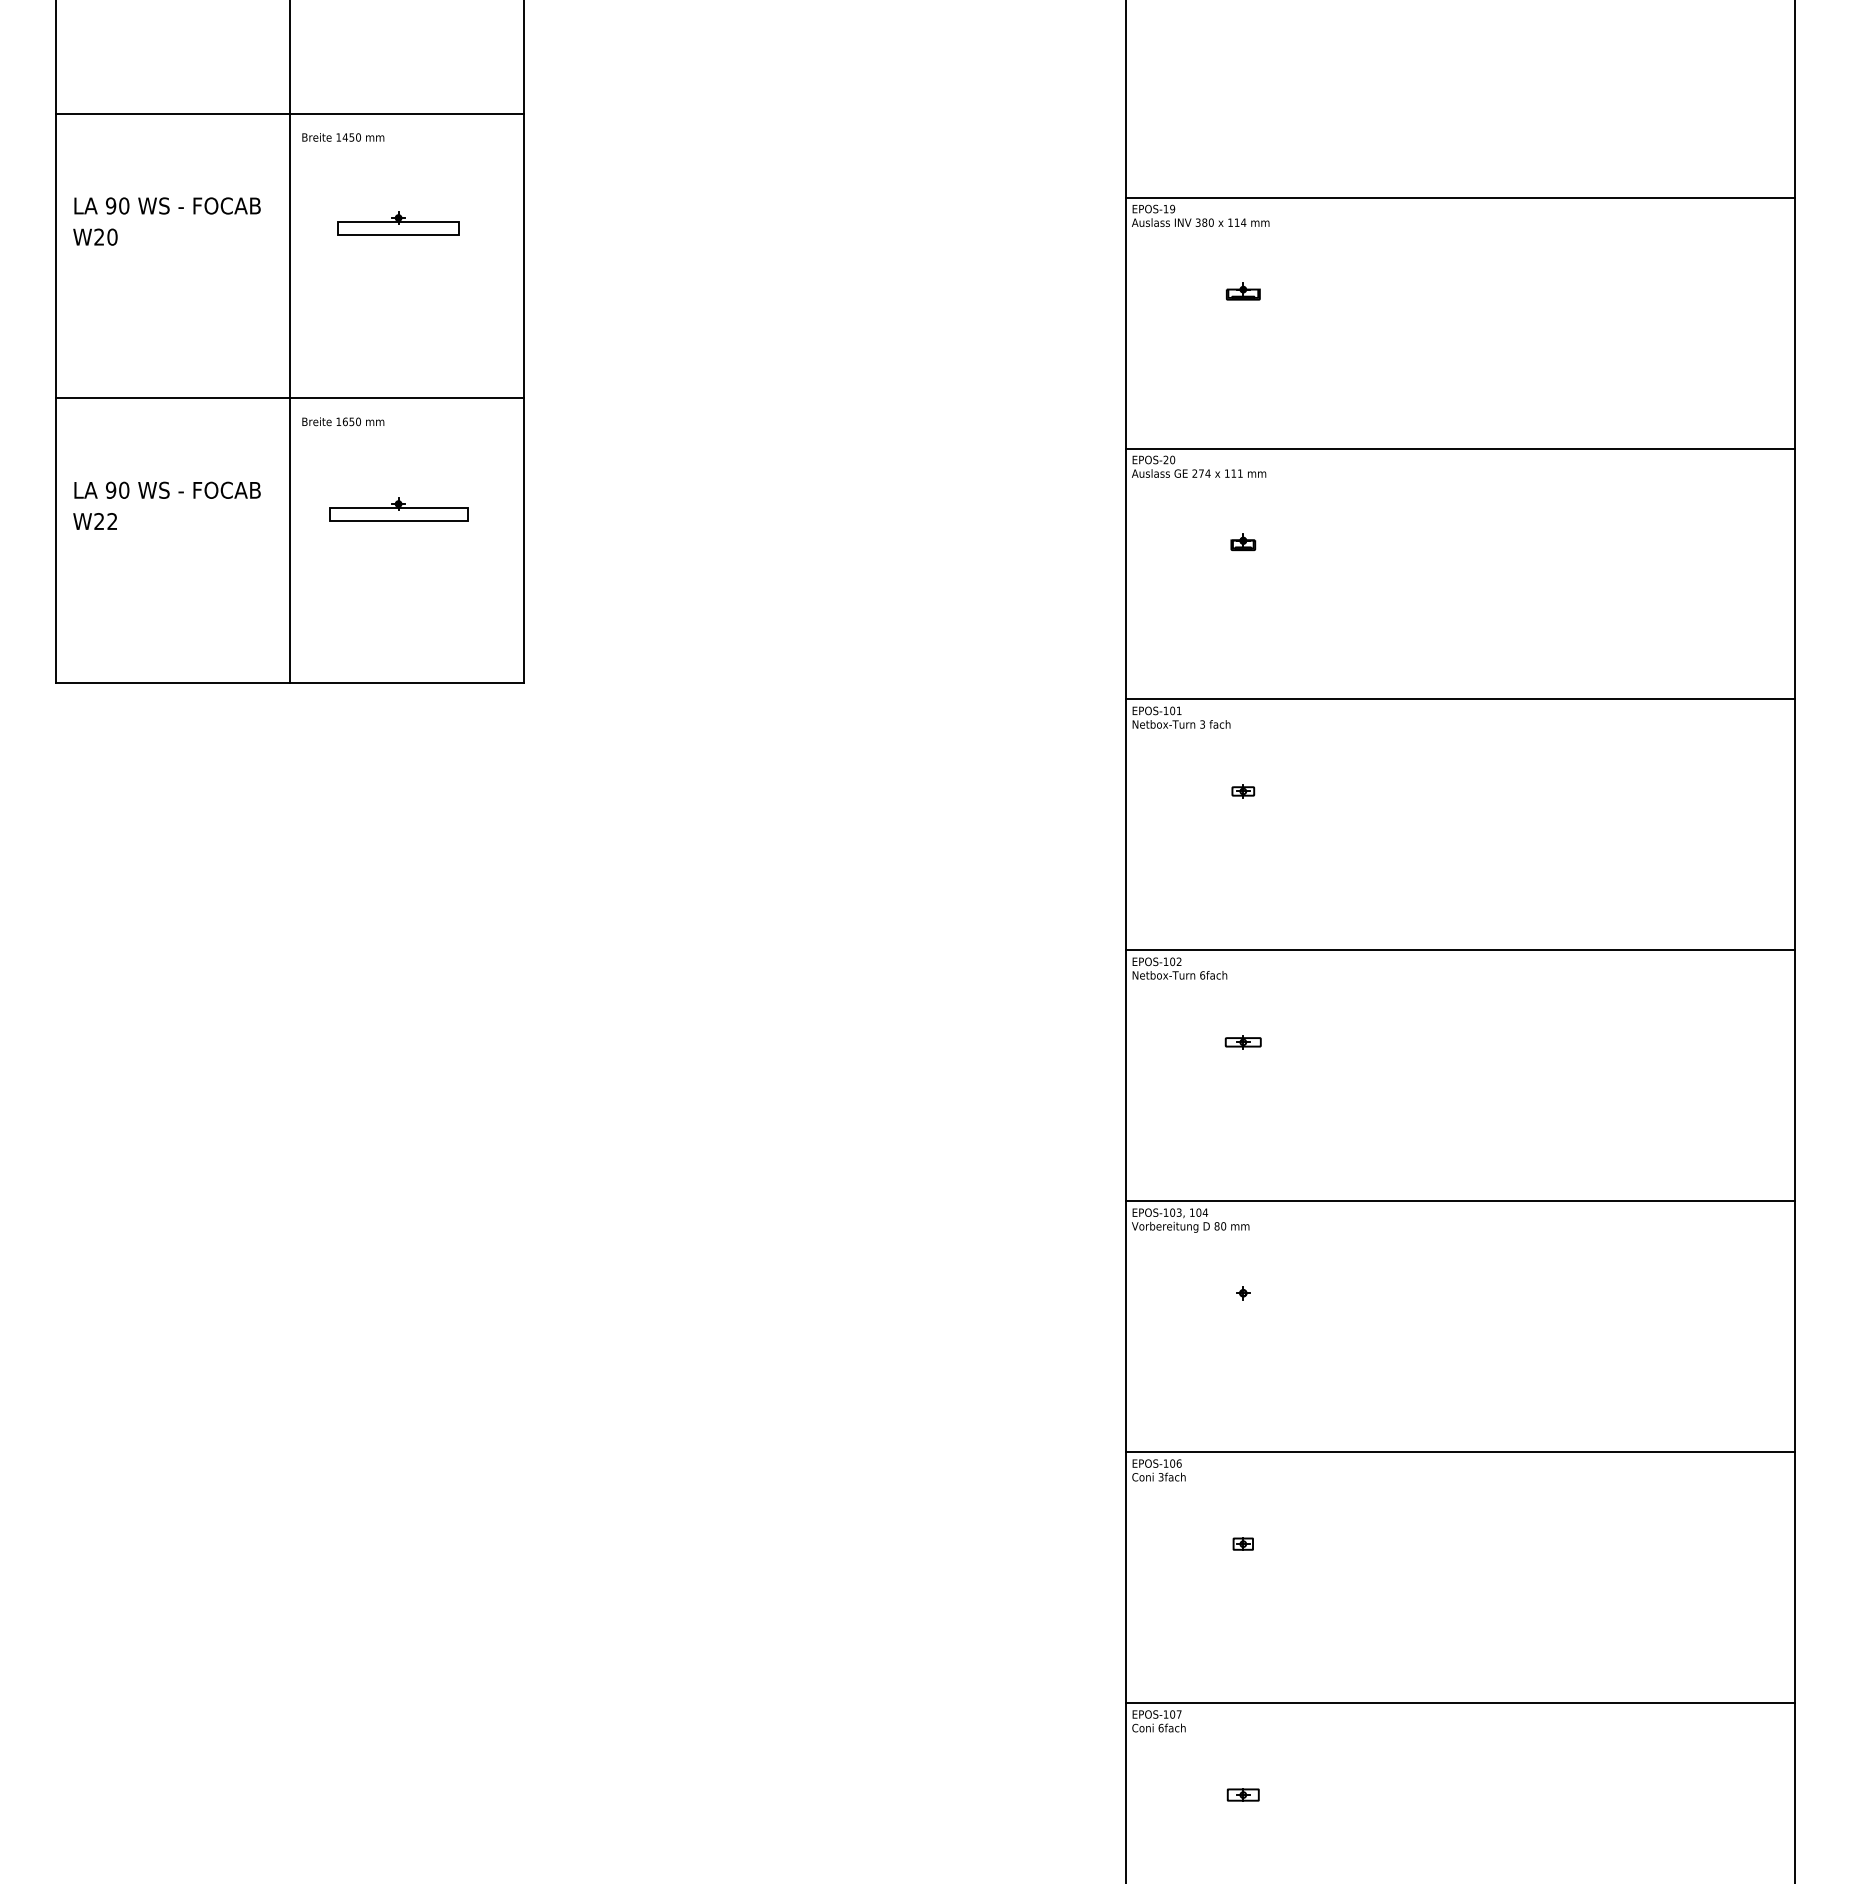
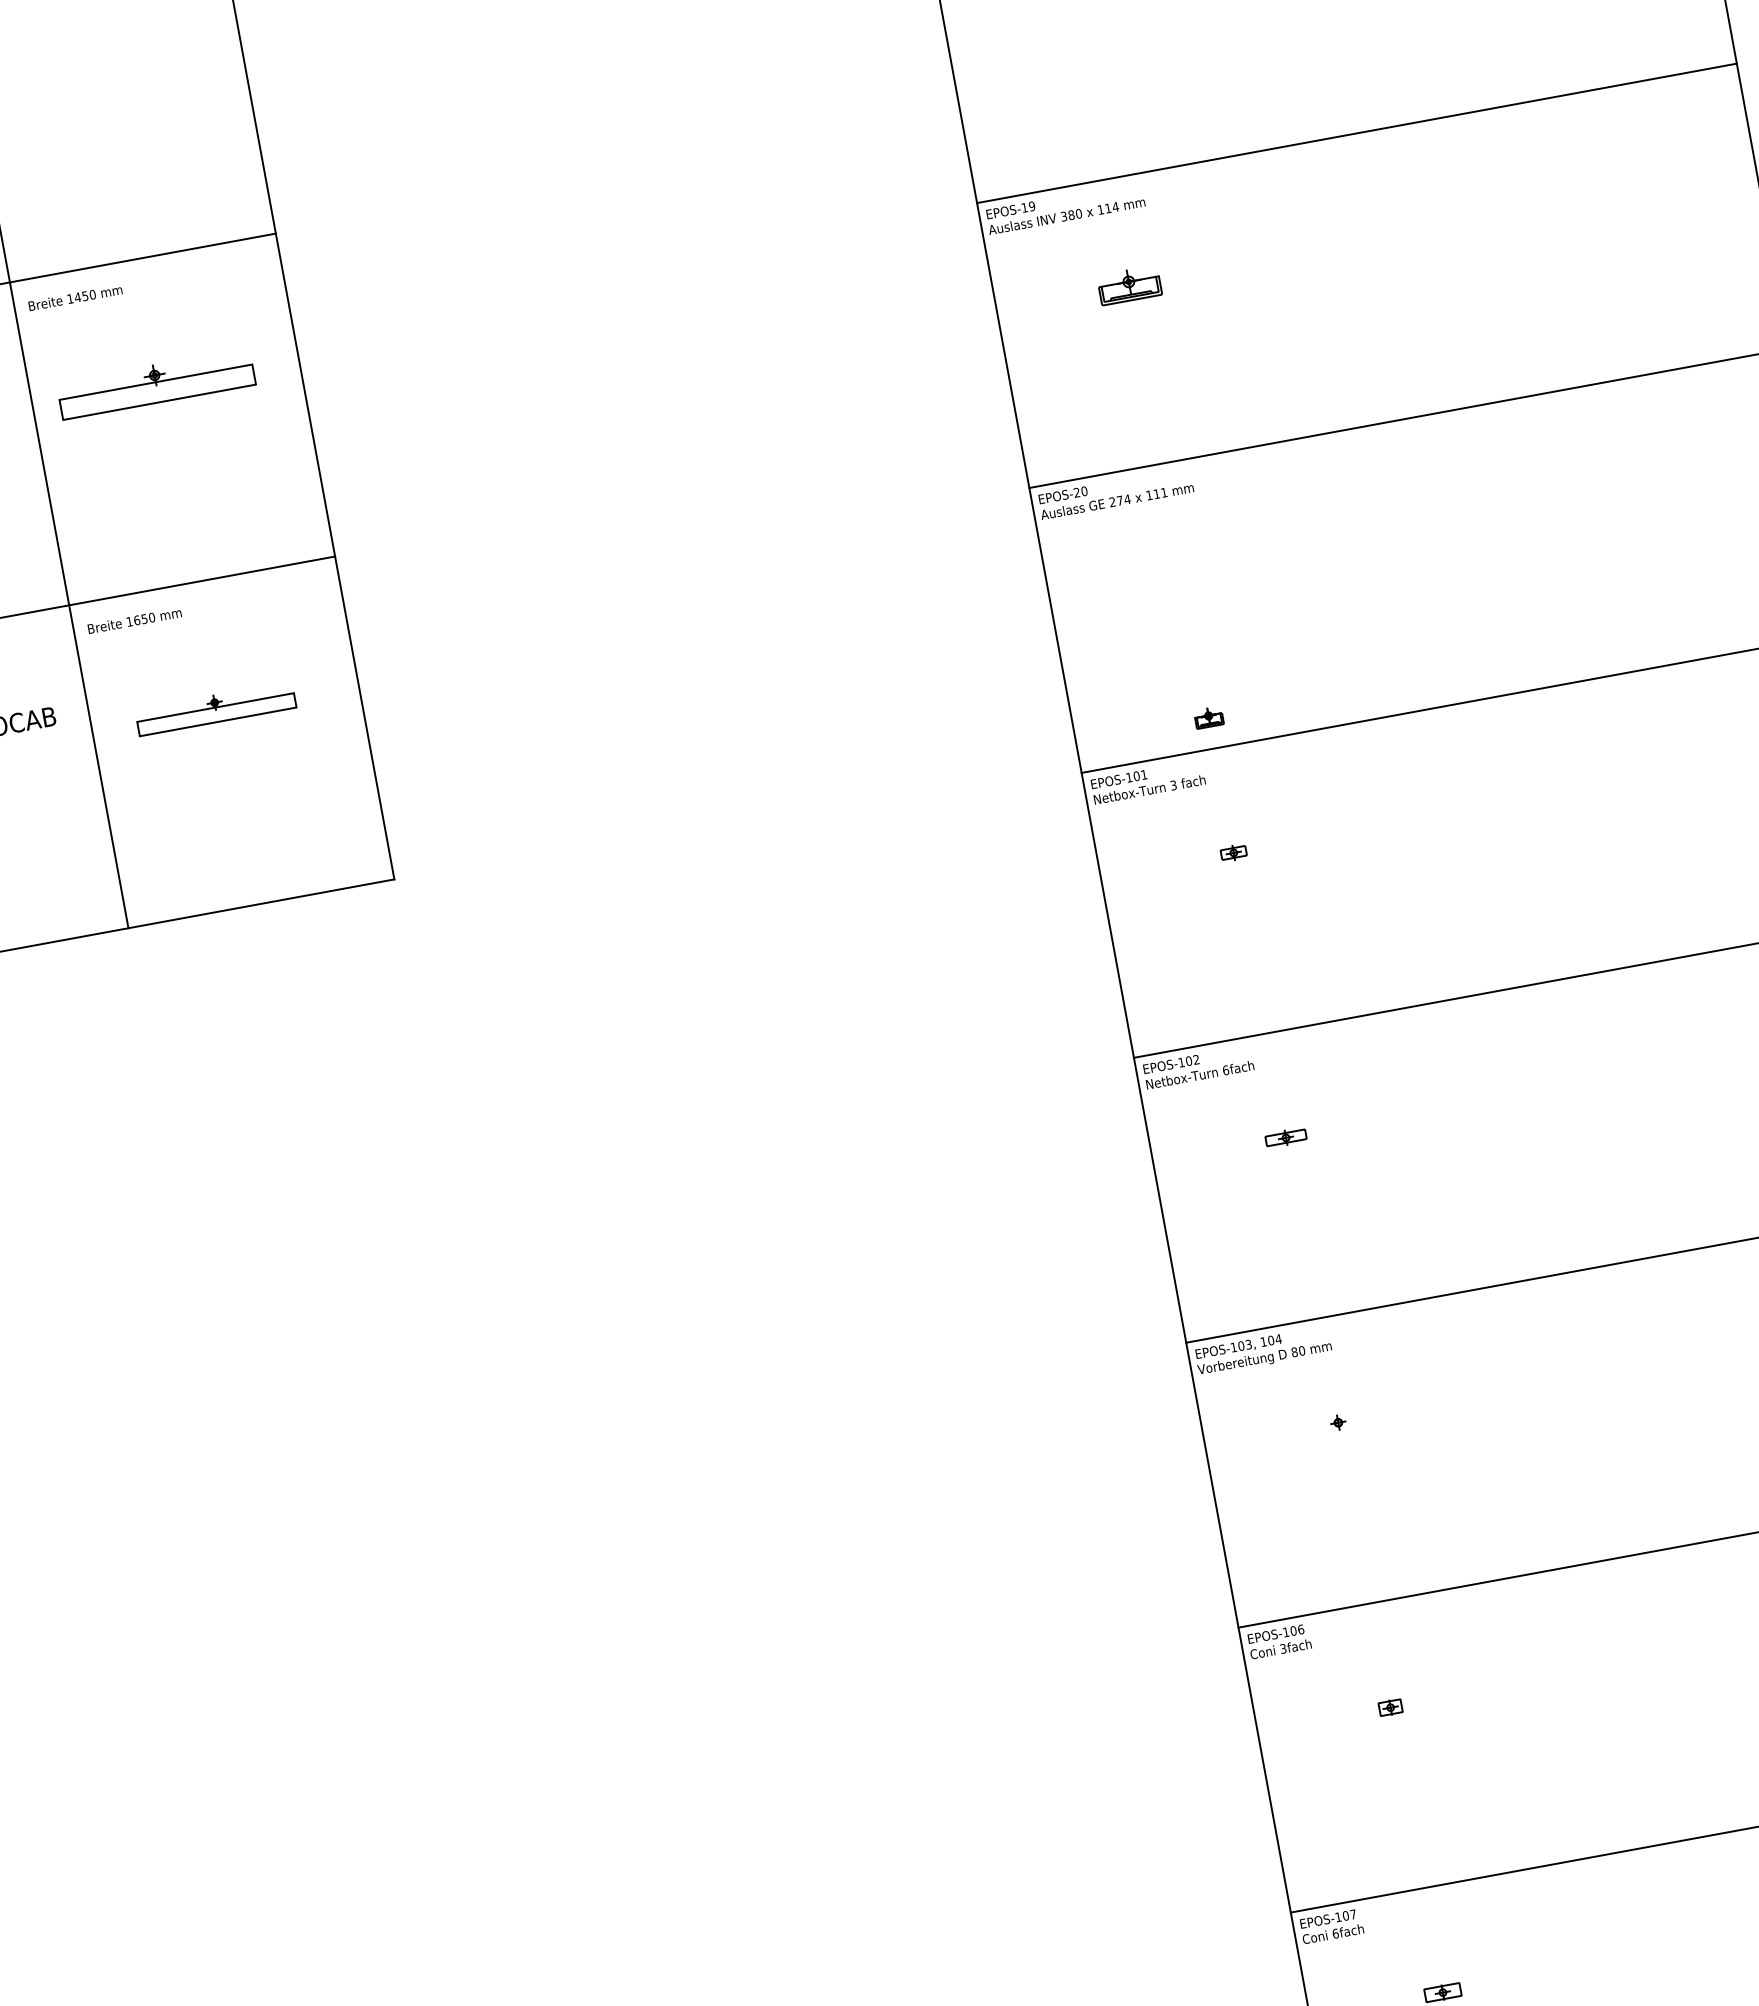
part: (398, 223) -> (156, 384), size x1.4
part: (1243, 291) -> (1129, 285), size x1.6
part: (1243, 542) -> (1209, 717), moved

